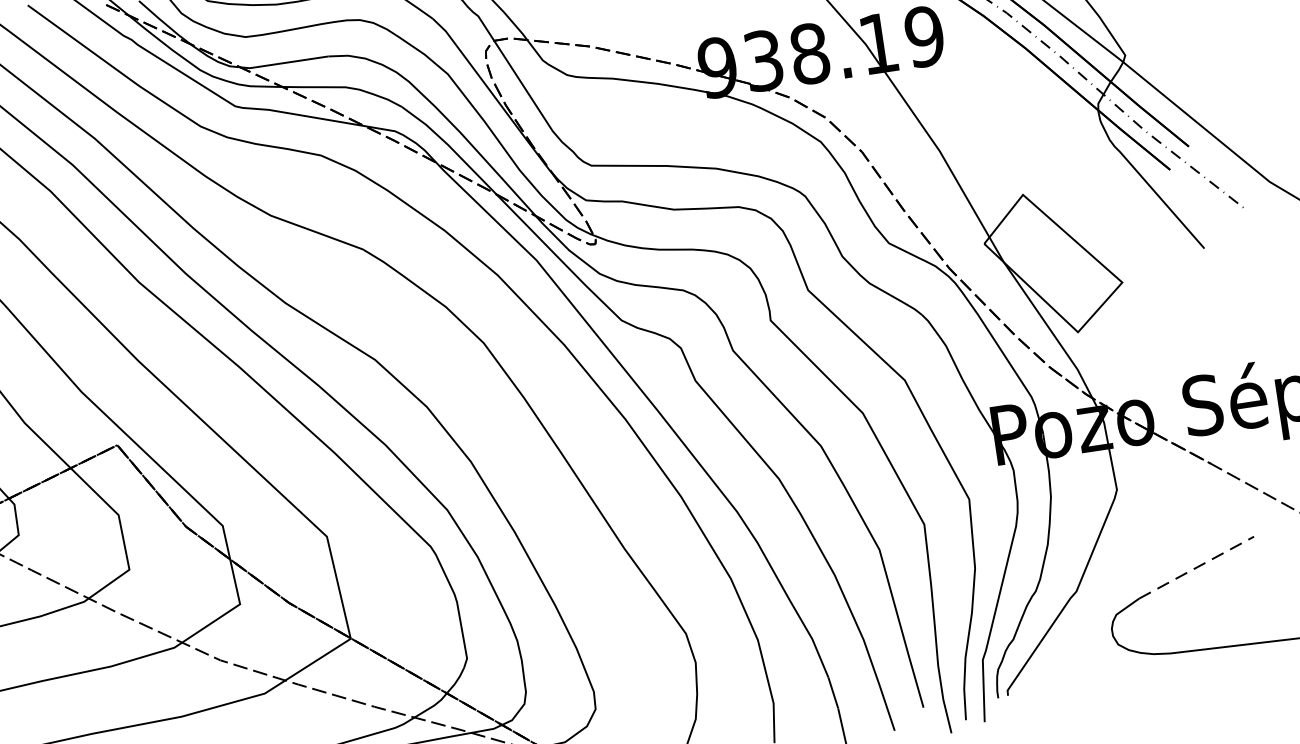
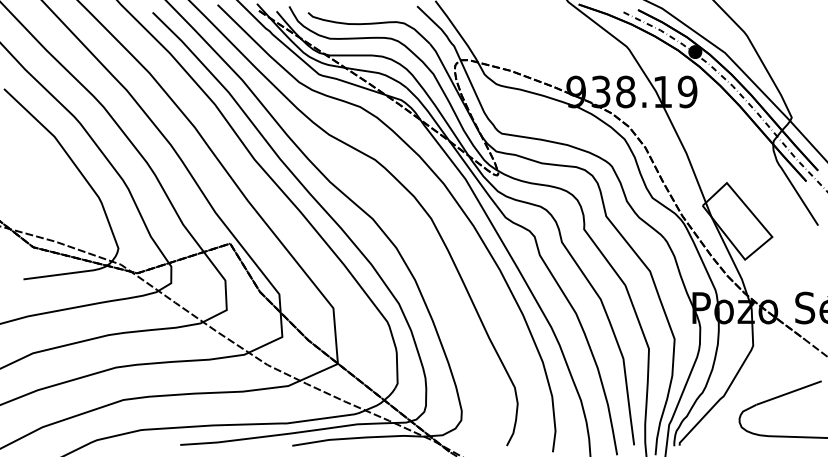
line: (1197, 568) -> (789, 393), dashed -> solid

